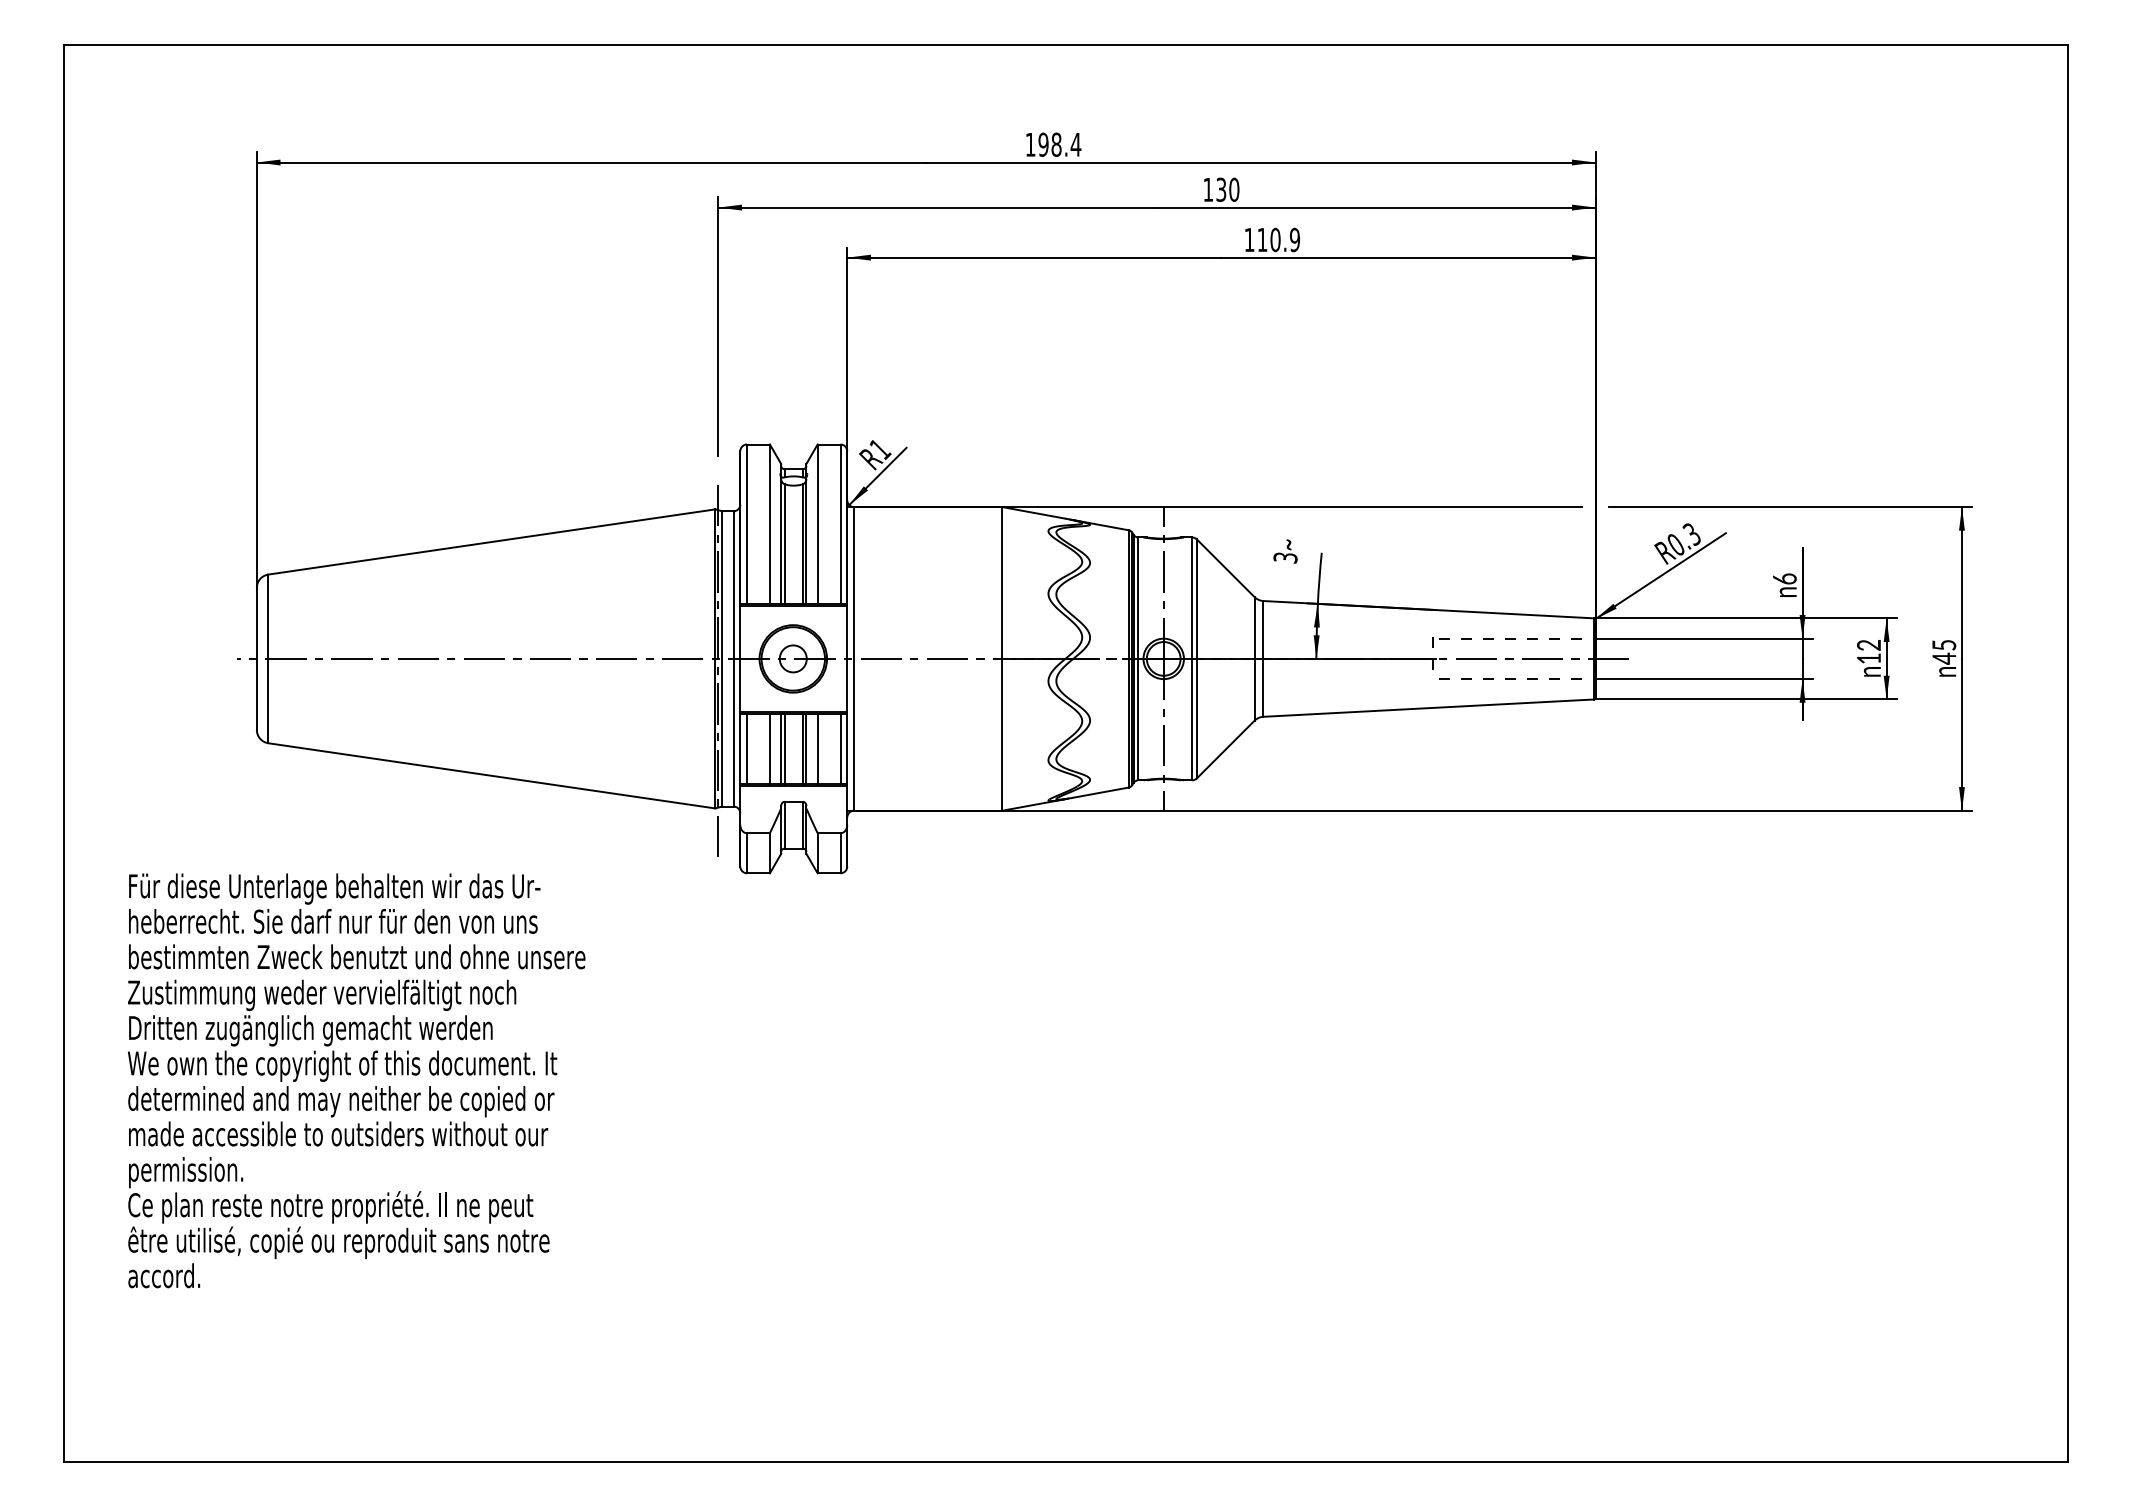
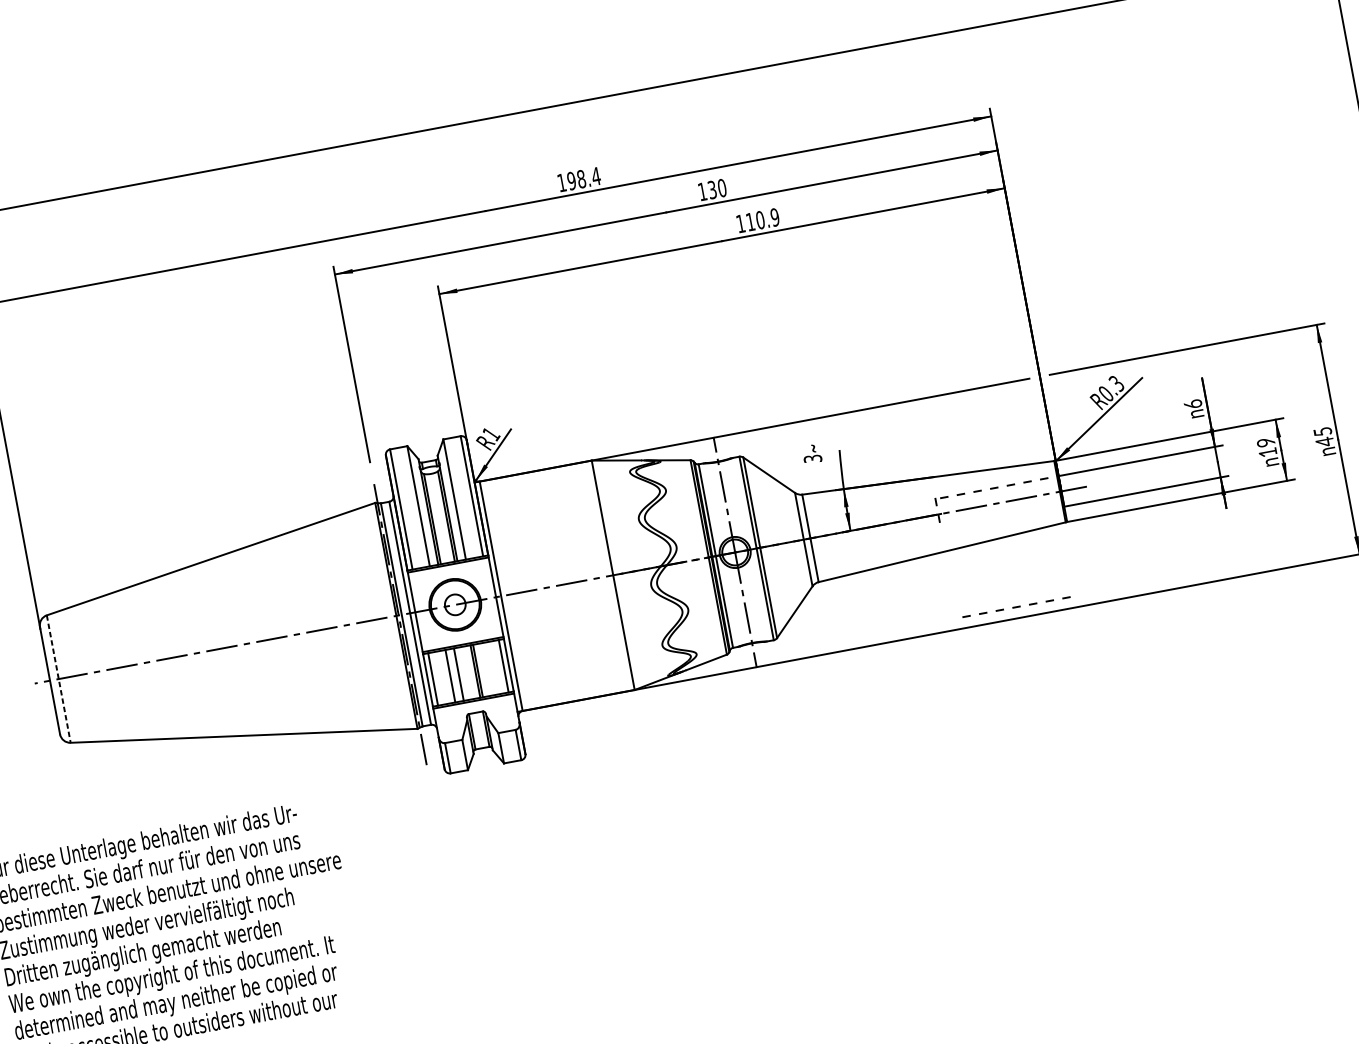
text: (1869, 645) -> (1266, 442), 12 -> 19
line: (268, 659) -> (58, 679), solid -> dashed
line: (1510, 678) -> (1016, 606), moved
line: (784, 748) -> (461, 673), removed
line: (817, 748) -> (486, 669), removed

